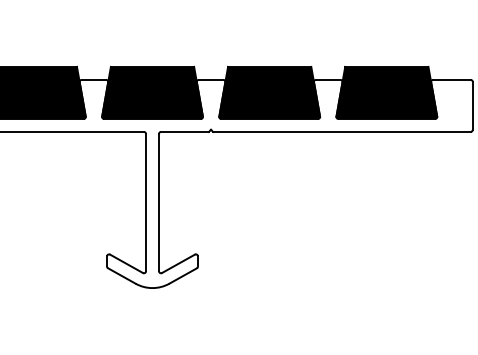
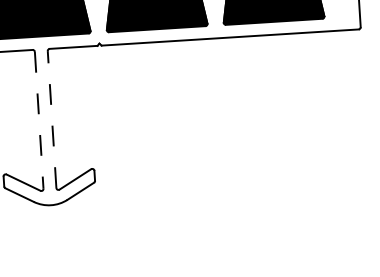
line: (146, 202) -> (39, 120), solid -> dashed
line: (158, 202) -> (51, 119), solid -> dashed

